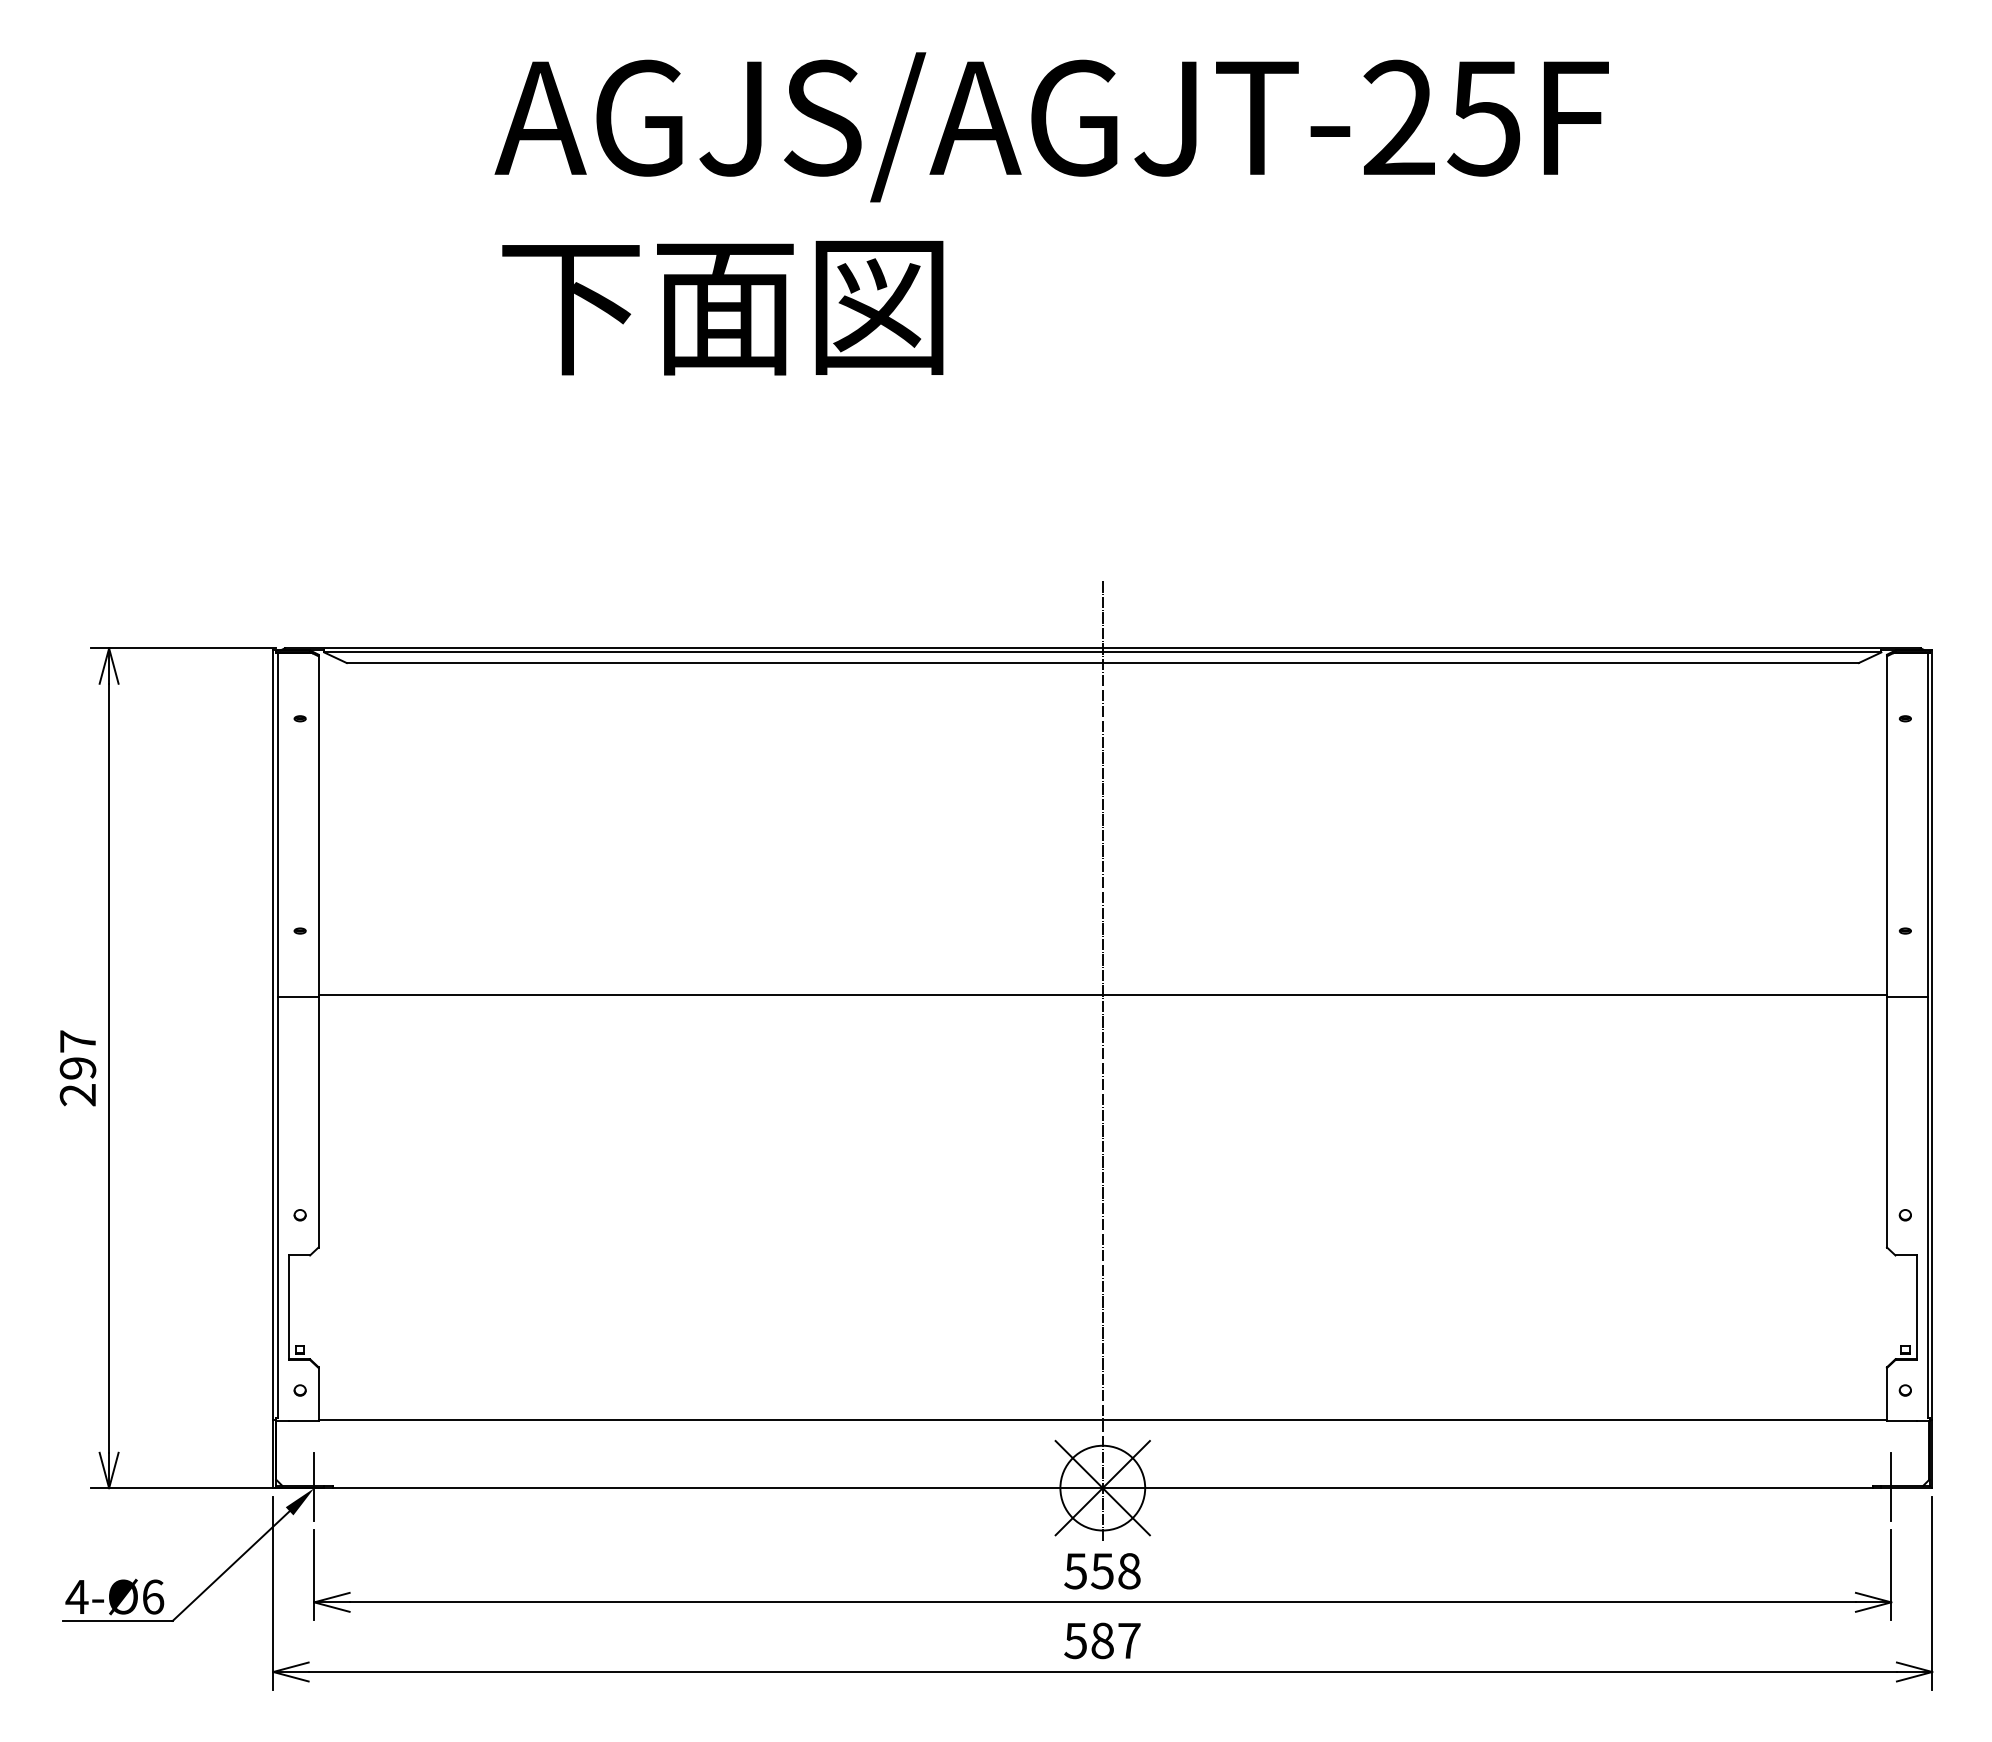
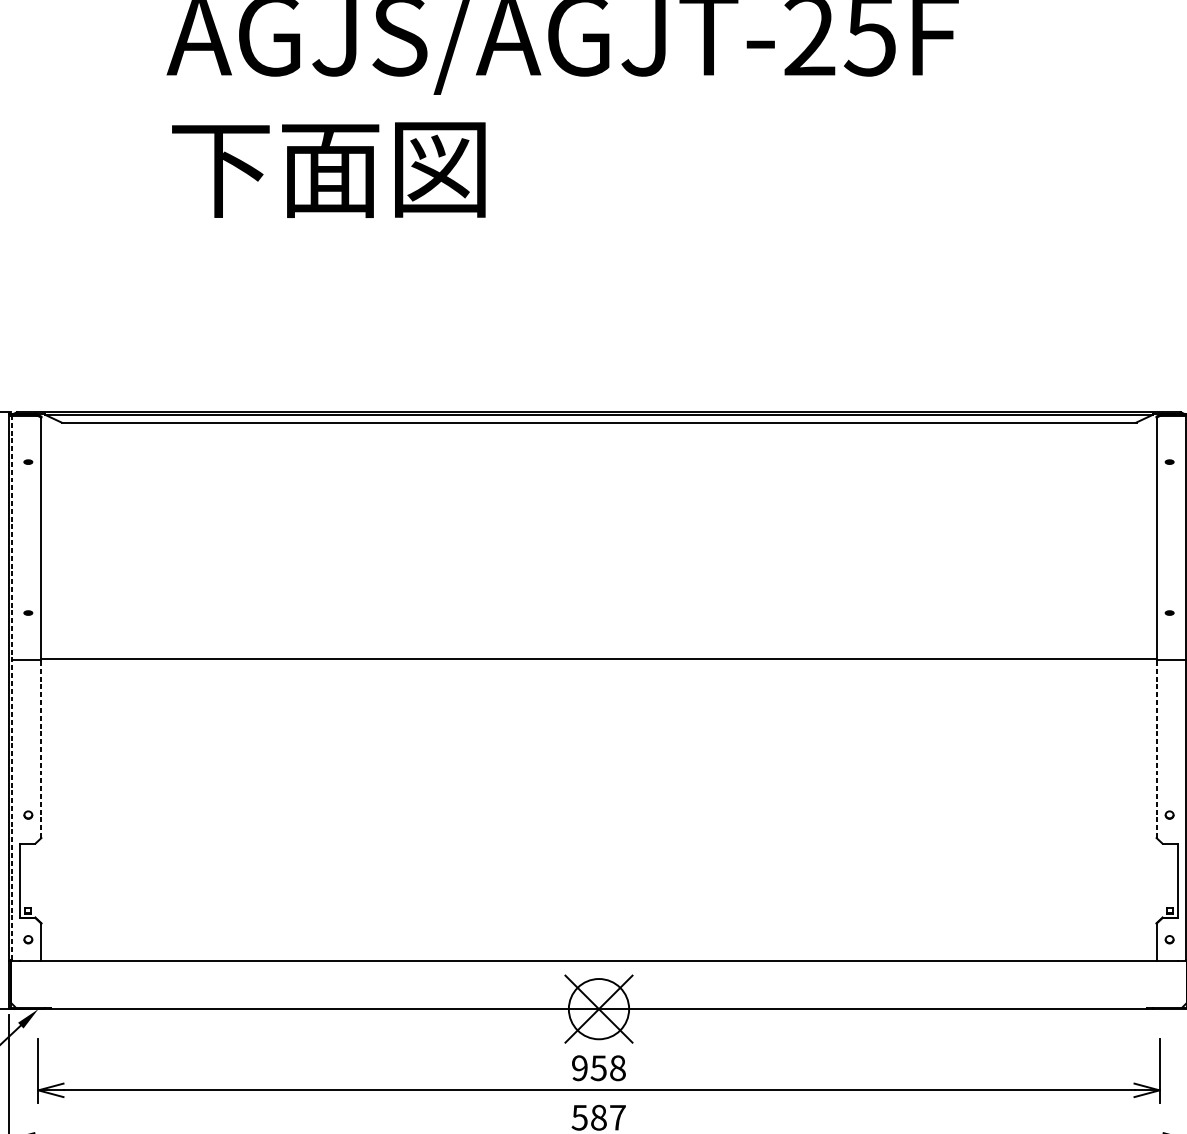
line: (277, 1035) -> (12, 687), solid -> dashed
line: (1102, 1060) -> (598, 705), removed
line: (318, 1121) -> (41, 748), solid -> dashed
line: (1887, 1121) -> (1156, 748), solid -> dashed
line: (314, 1486) -> (38, 1007), removed
line: (1891, 1486) -> (1159, 1007), removed
text: (1075, 1571) -> (579, 1068), 558 -> 958

